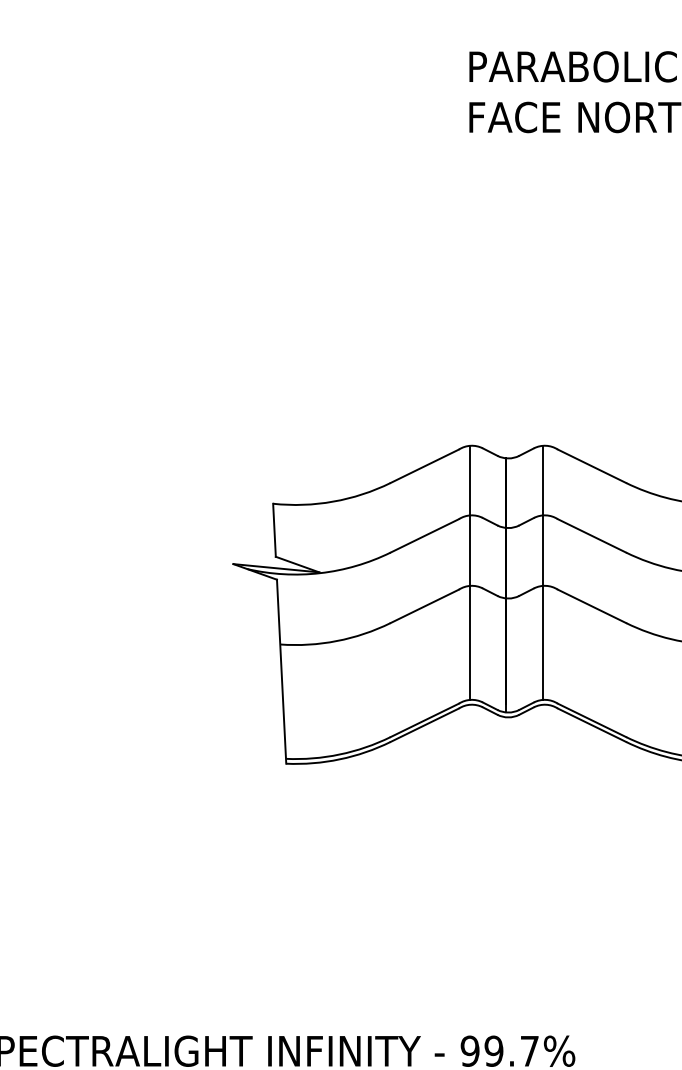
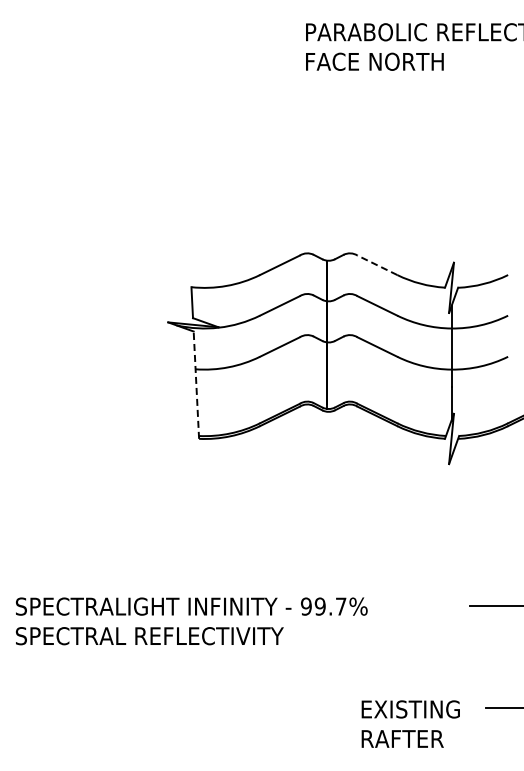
line: (592, 466) -> (377, 265), solid -> dashed
line: (470, 572) -> (306, 327), removed
line: (542, 572) -> (348, 327), removed
line: (281, 672) -> (196, 385), solid -> dashed

